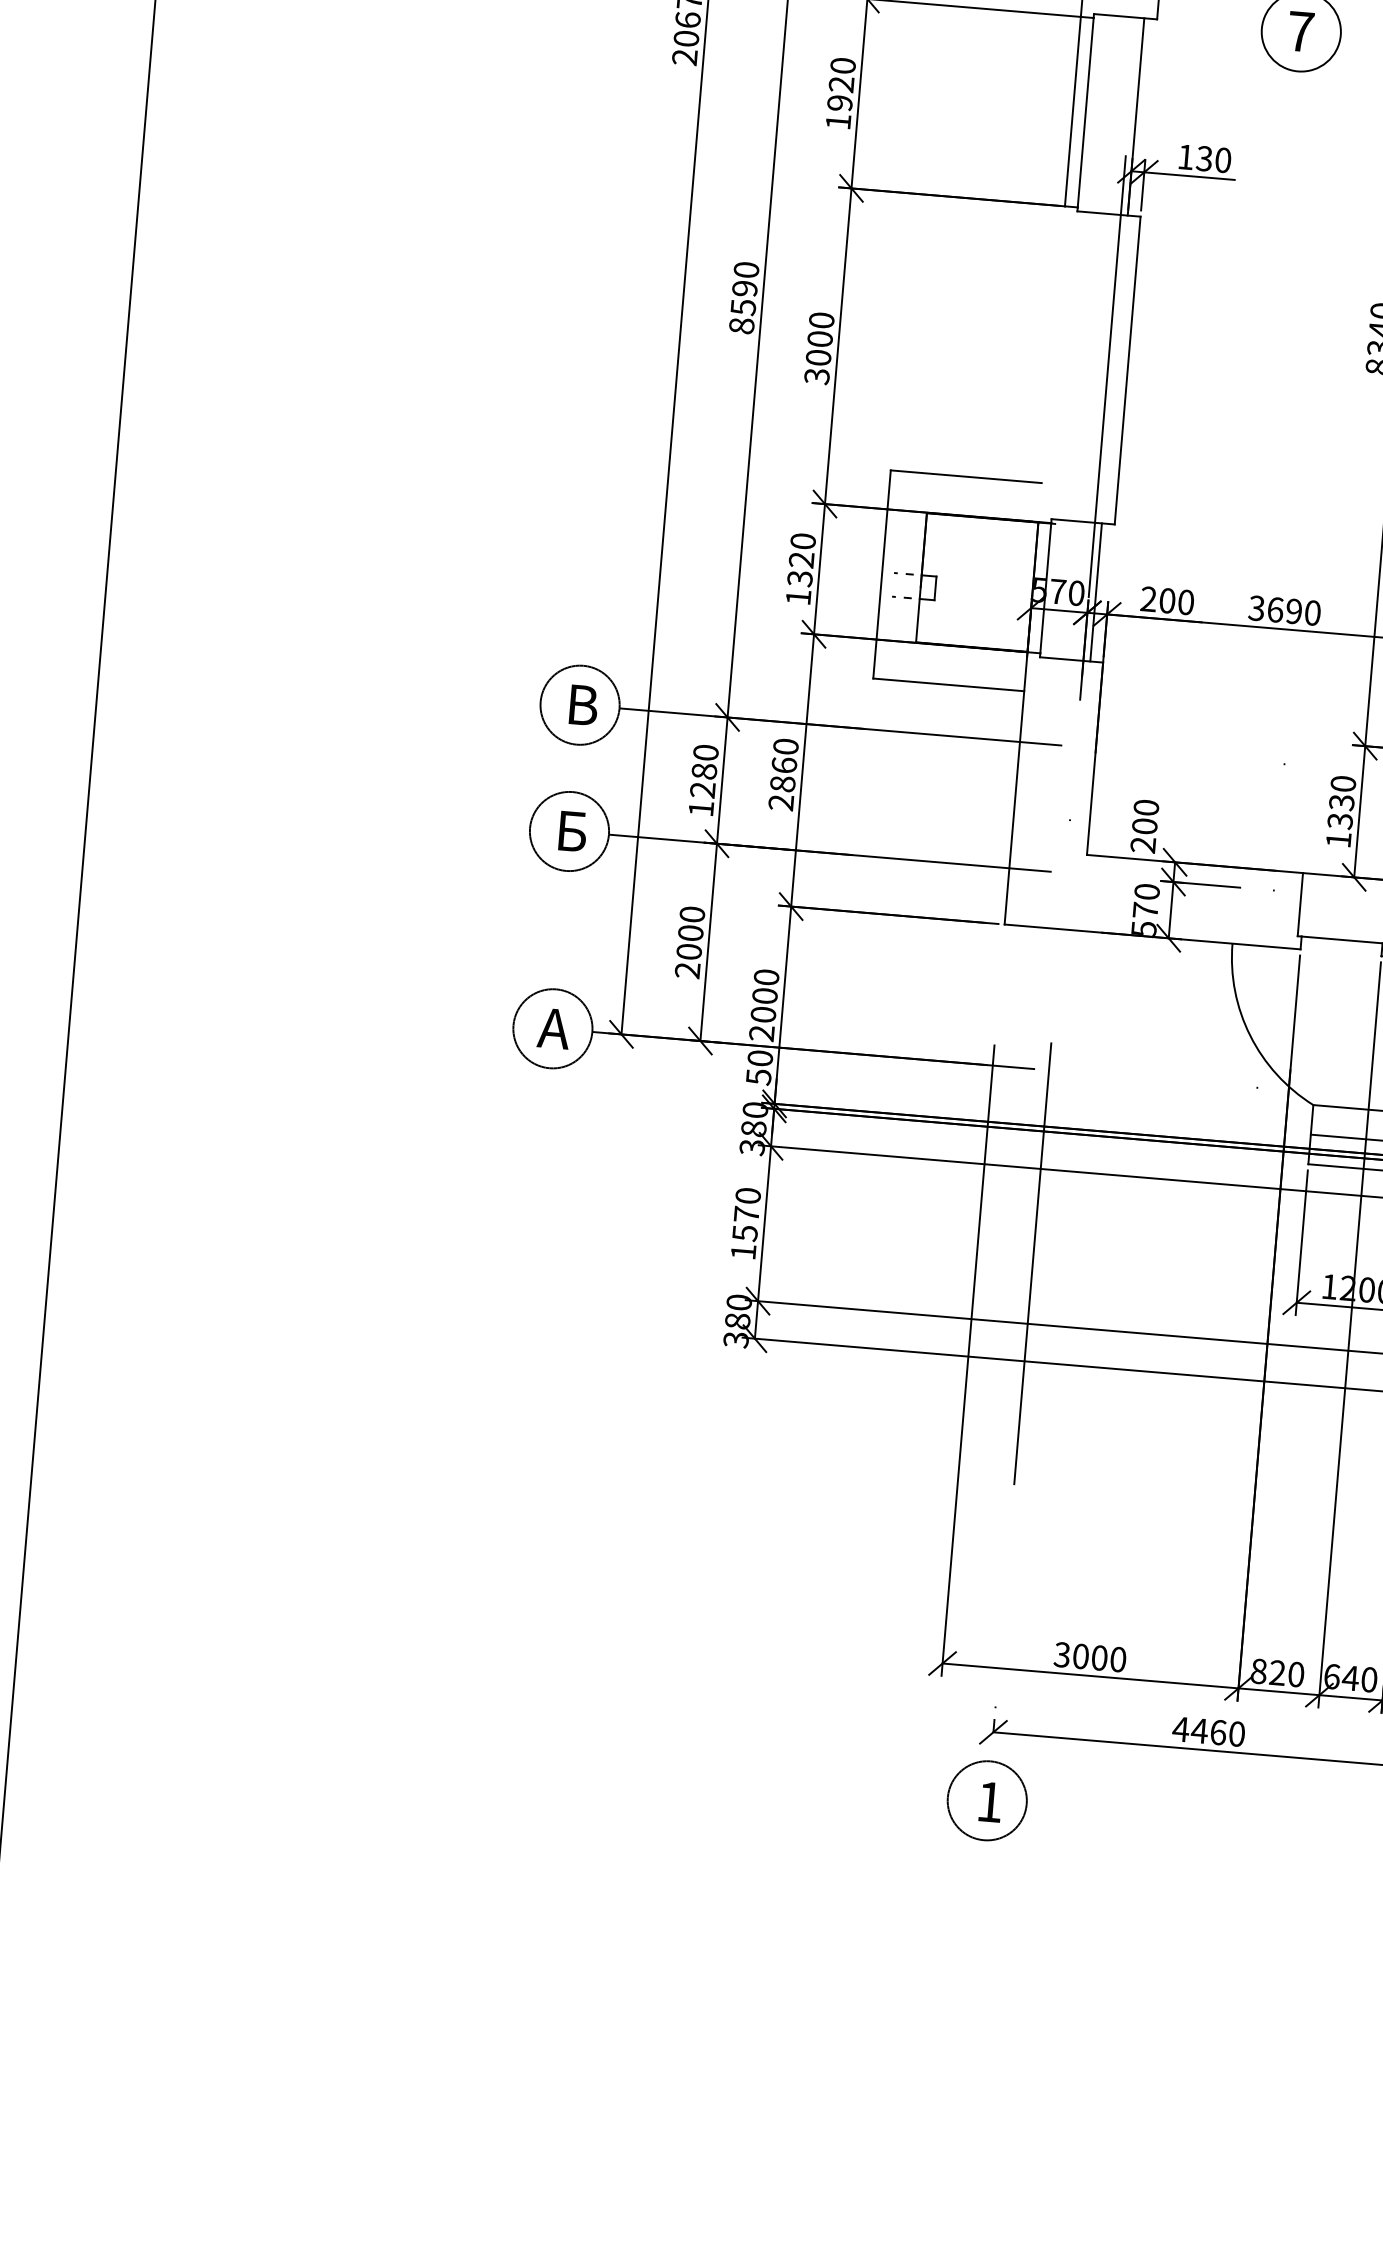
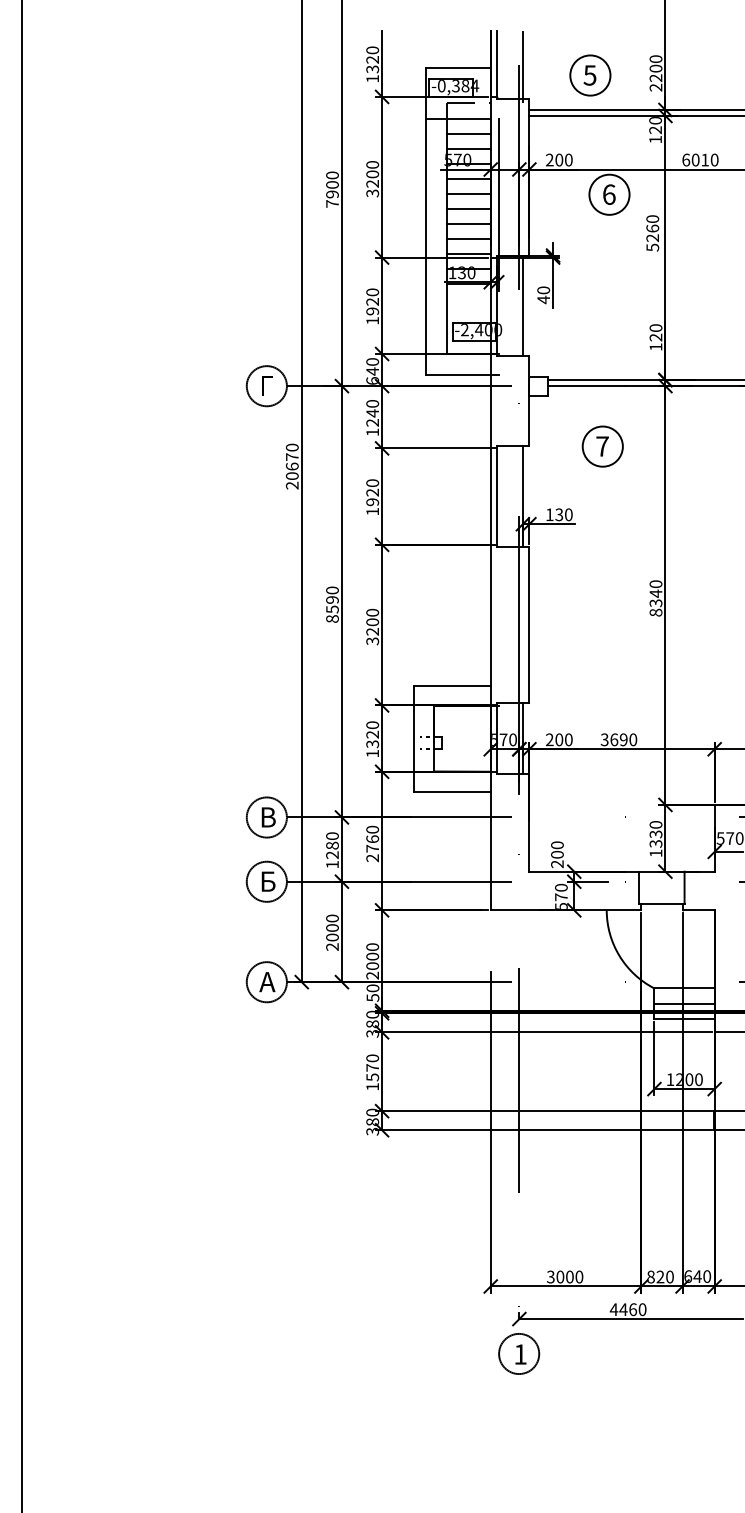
text: (818, 357) -> (372, 631), 3000 -> 3200
line: (1051, 362) -> (490, 624), added
text: (782, 783) -> (372, 848), 2860 -> 2760

